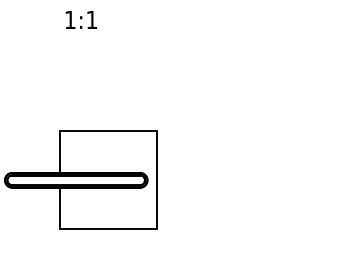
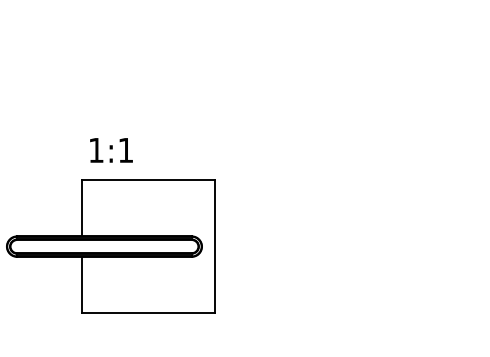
text: (80, 19) -> (110, 149), moved

